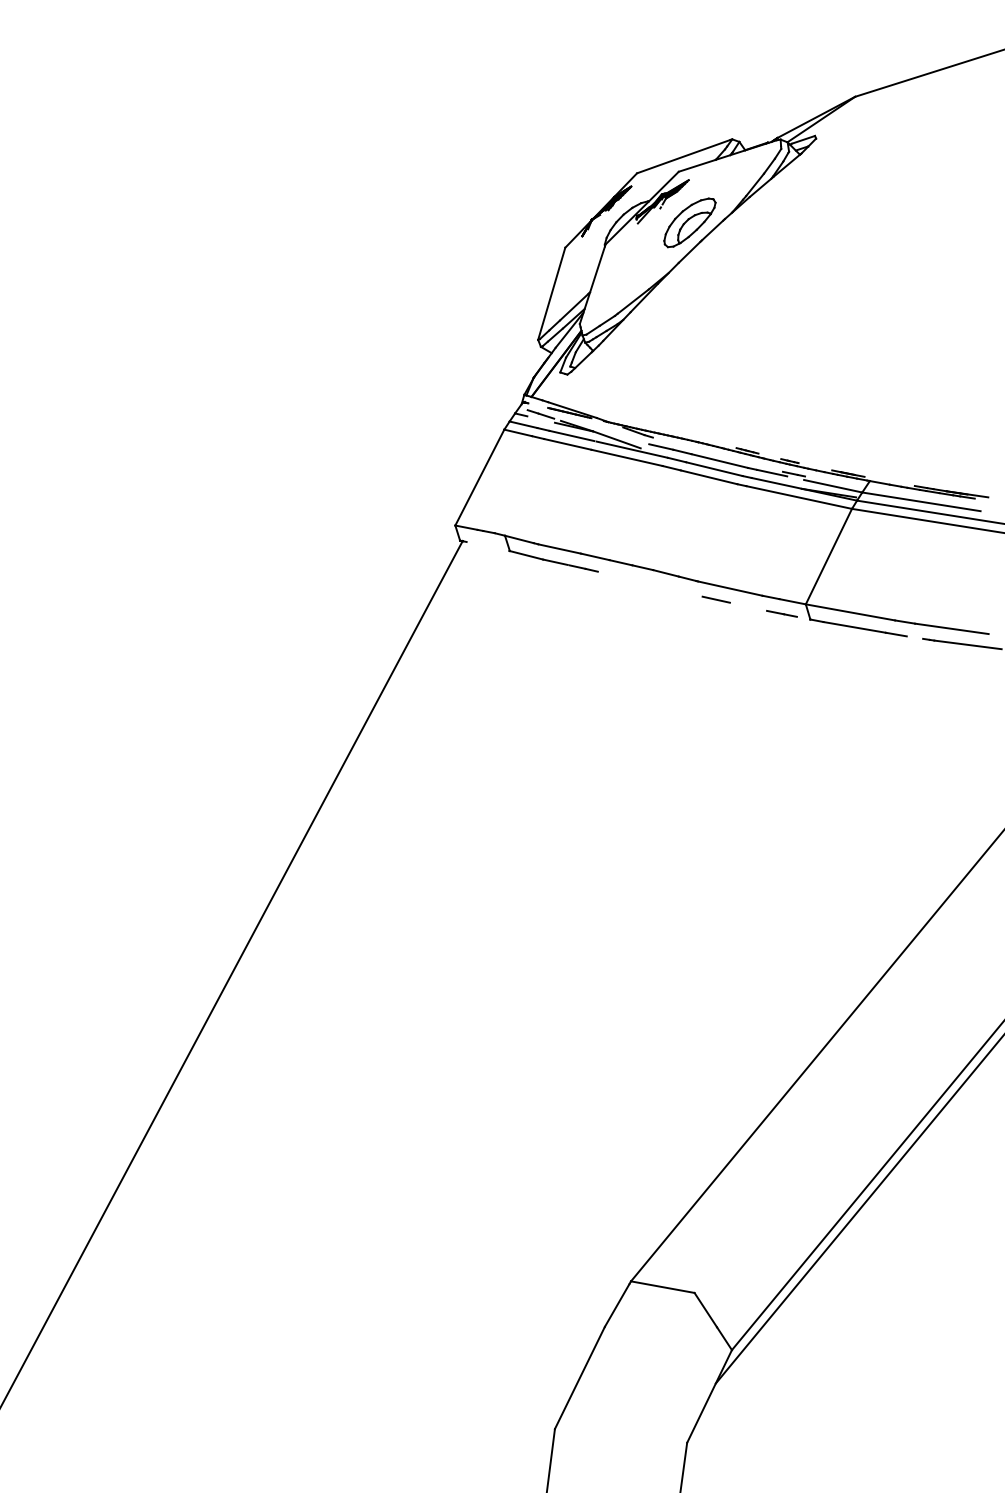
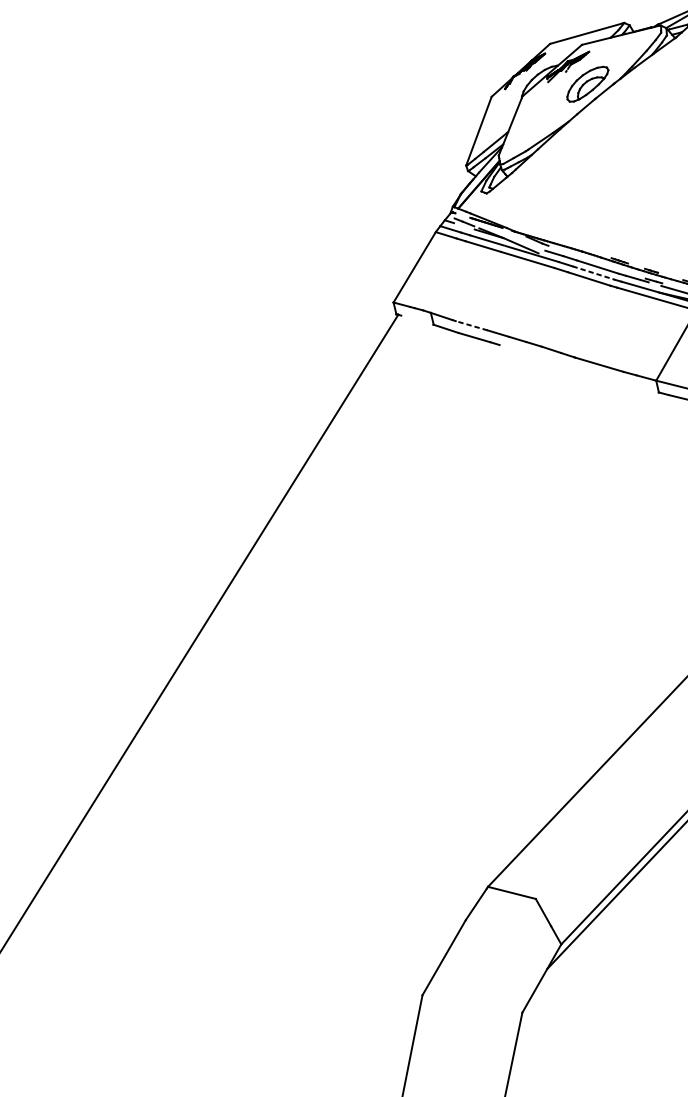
line: (714, 469) -> (593, 273), solid -> dashed
line: (559, 548) -> (471, 325), solid -> dashed
line: (715, 599) -> (587, 372), removed
line: (781, 613) -> (637, 386), removed

